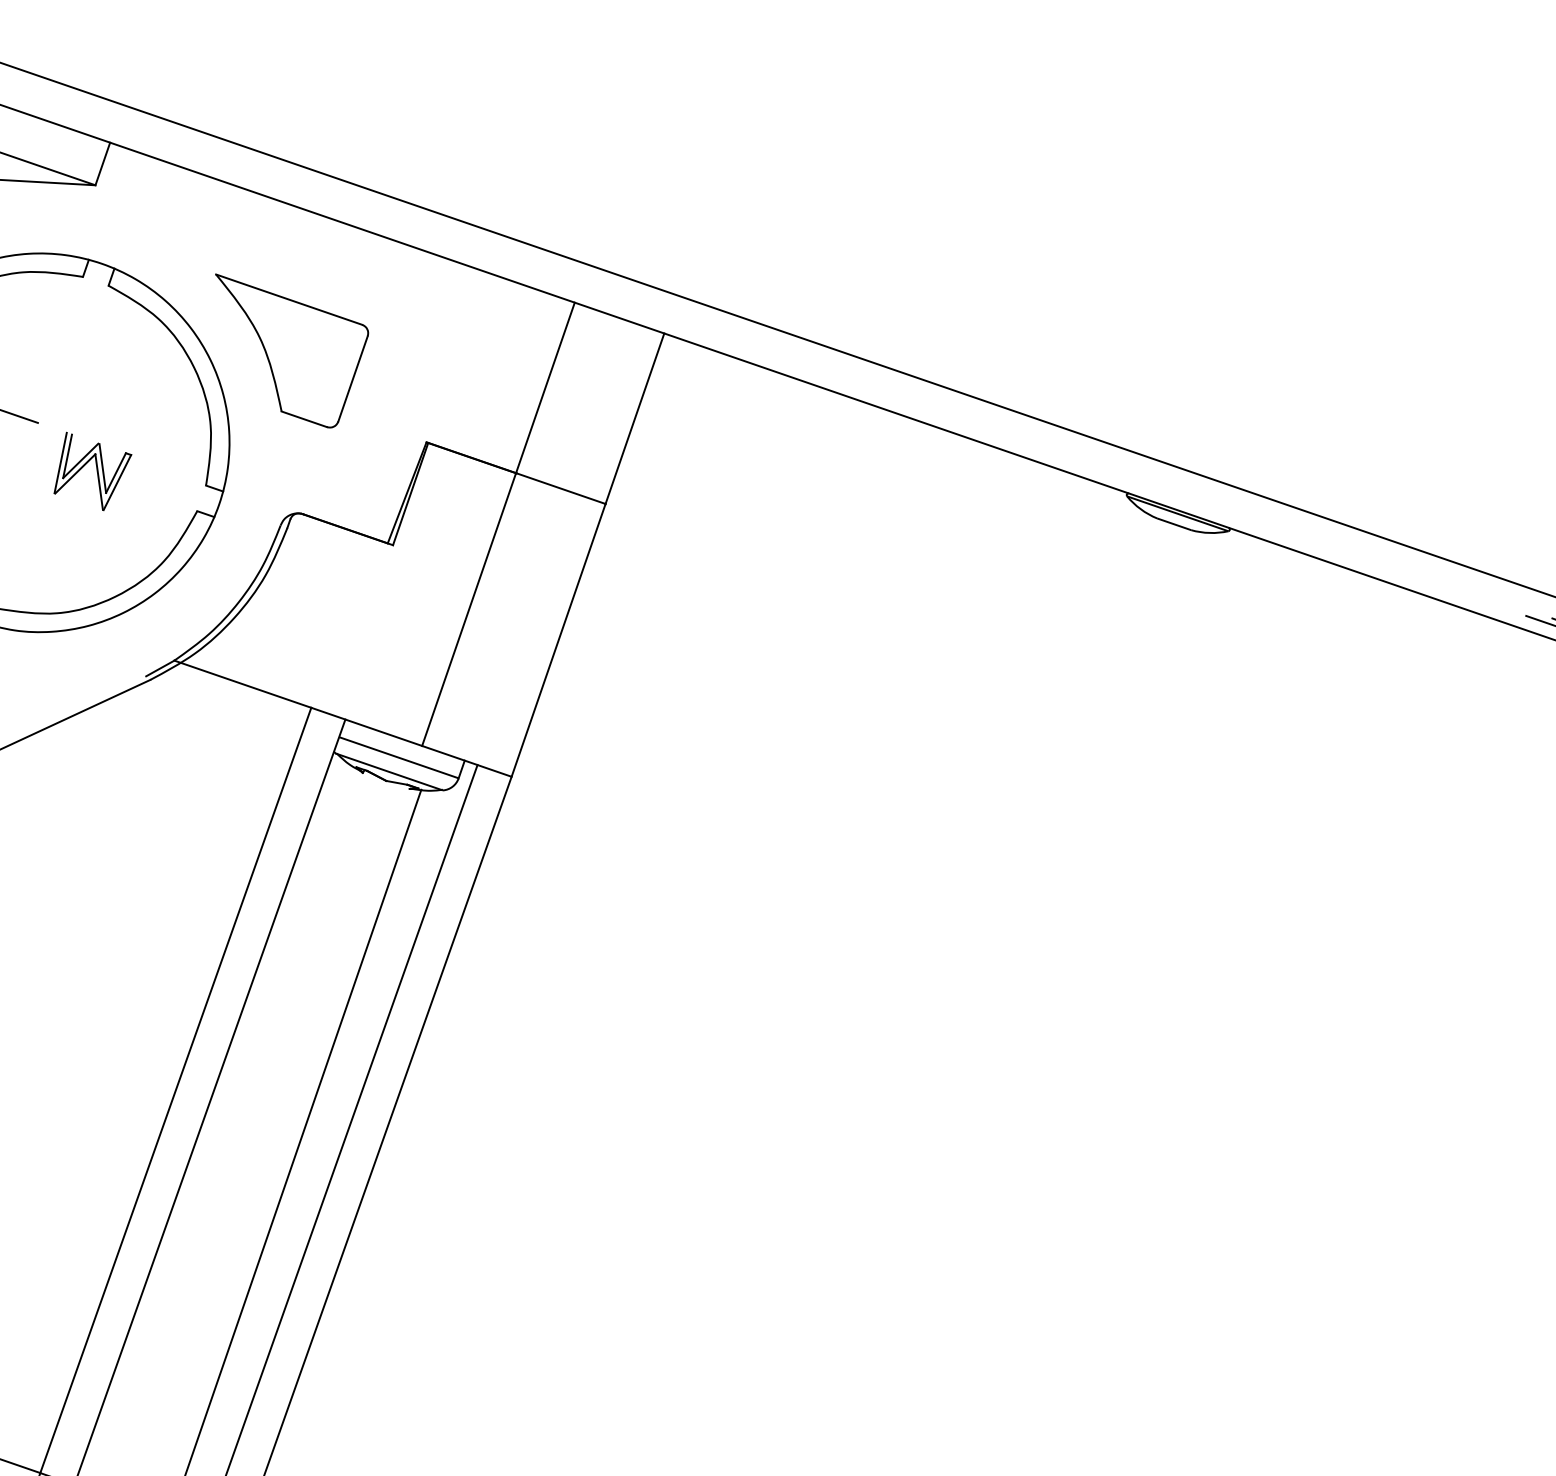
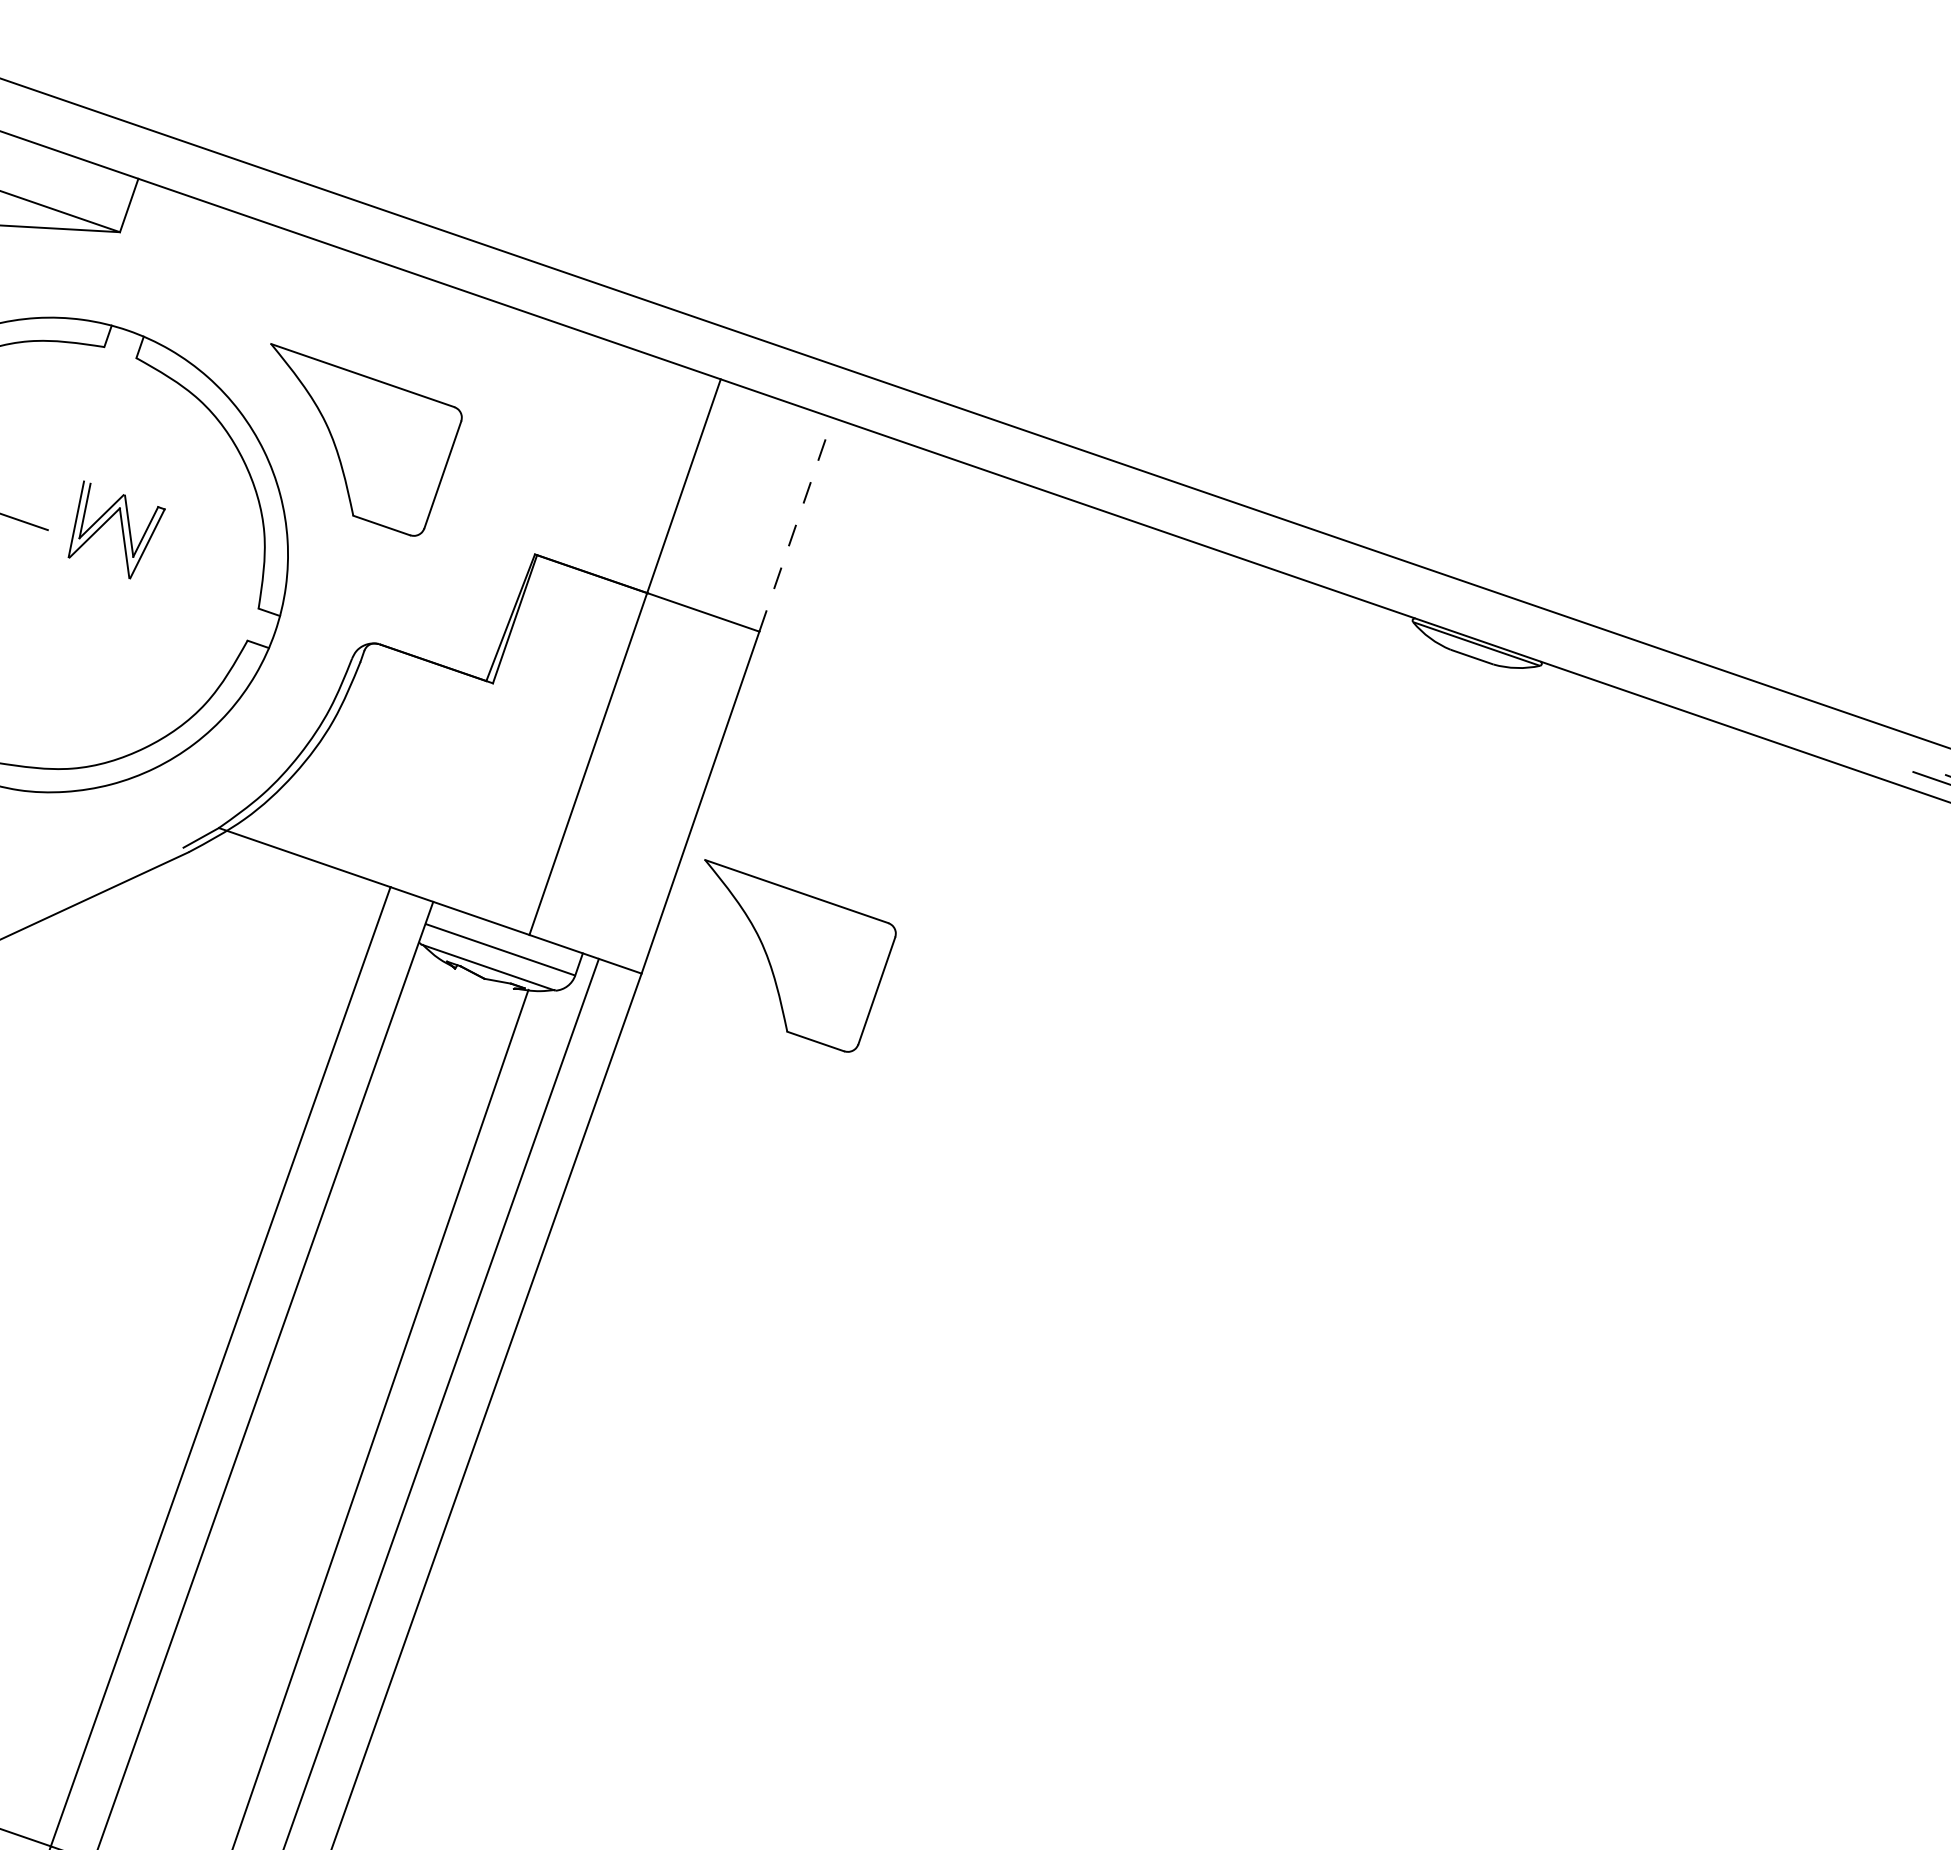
line: (635, 418) -> (796, 524), solid -> dashed
part: (92, 471) -> (116, 529), moved
part: (638, 762) -> (800, 955), added

